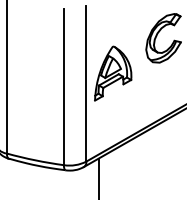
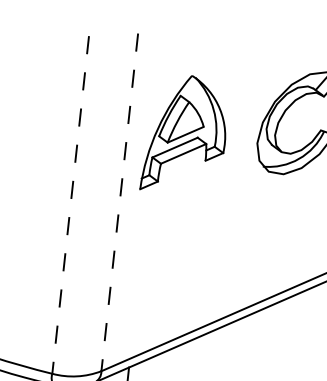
part: (113, 73) -> (186, 134), moved
line: (86, 83) -> (120, 202), solid -> dashed
line: (64, 87) -> (71, 205), solid -> dashed

